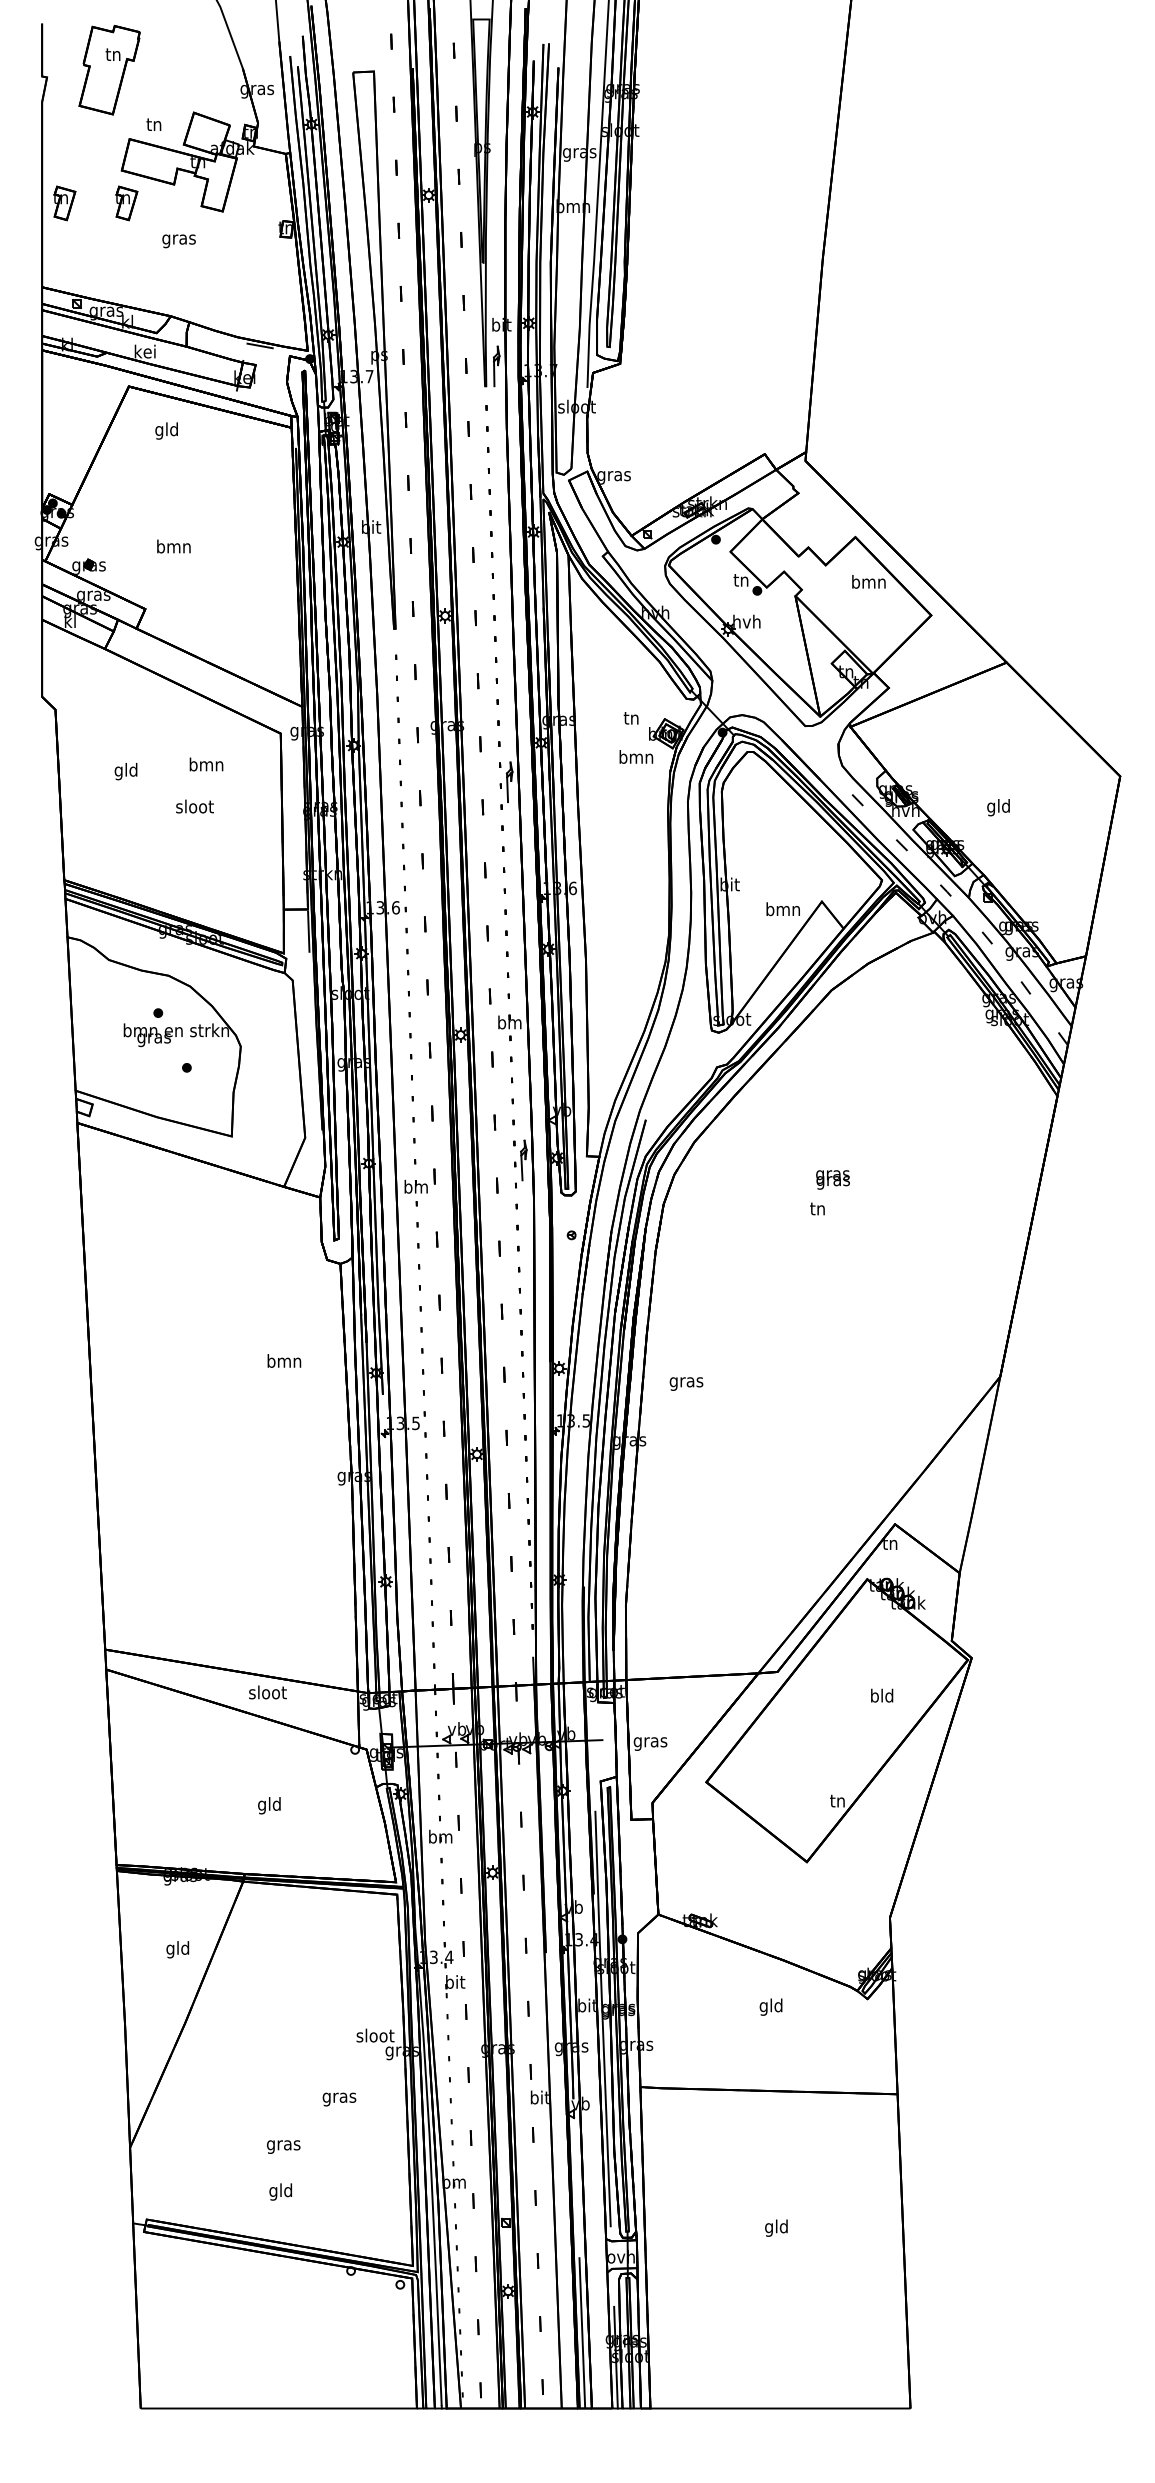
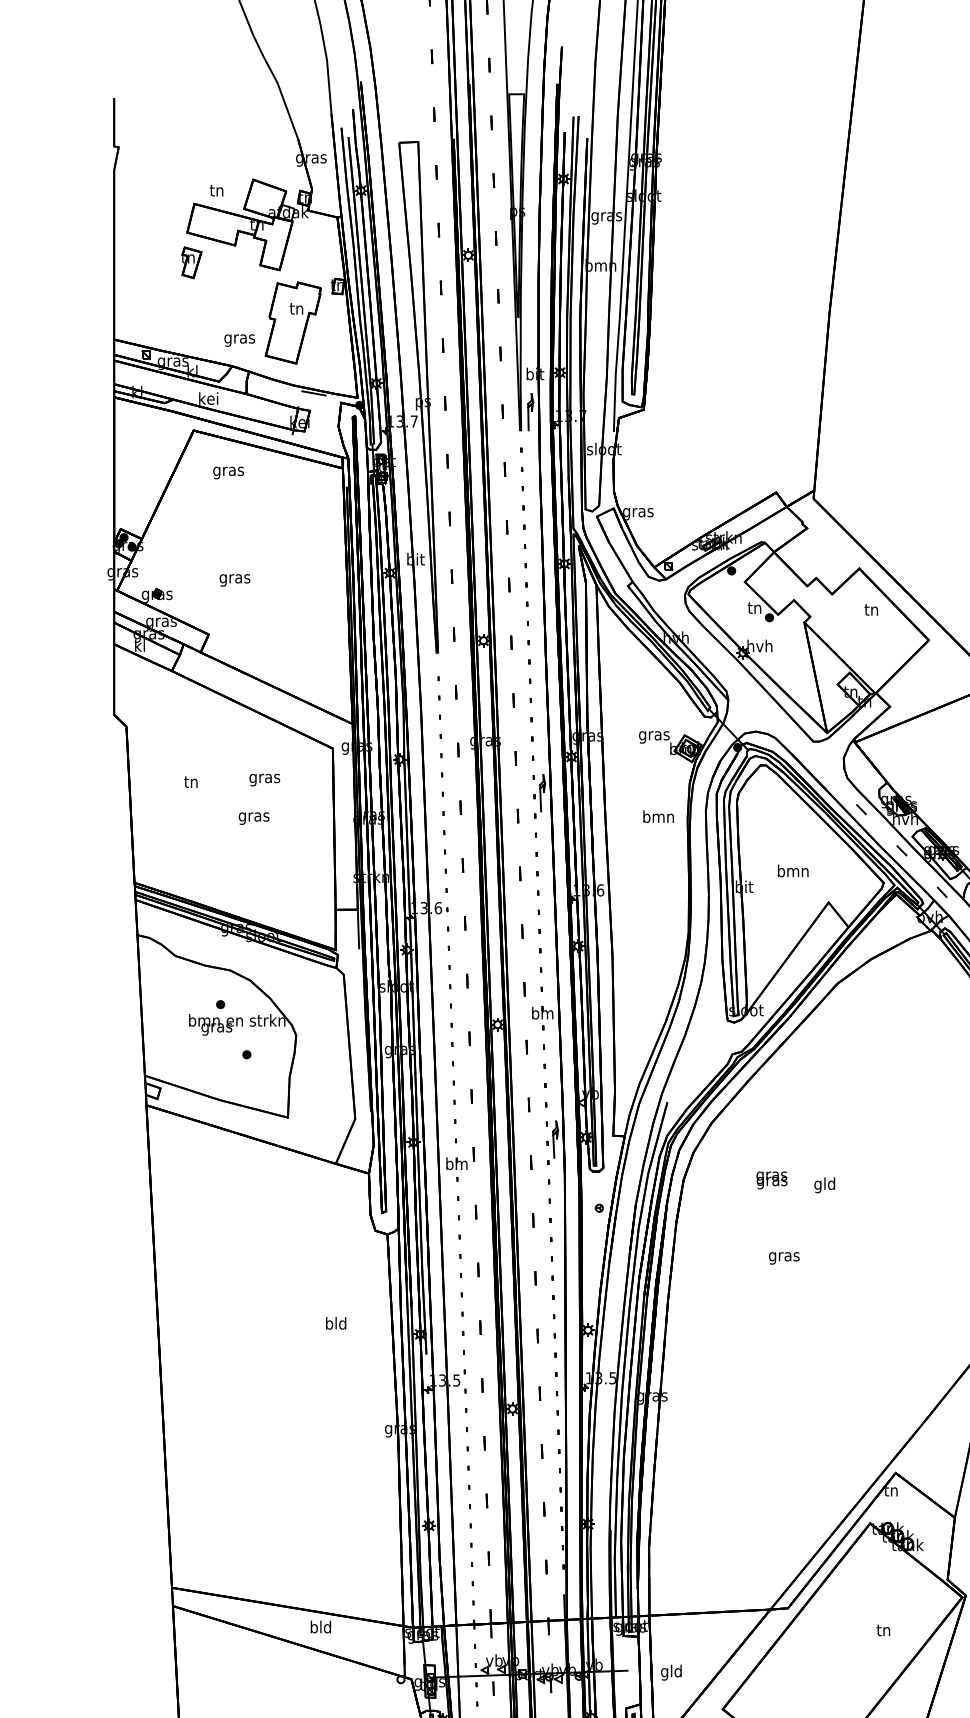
part: (109, 69) -> (293, 322), moved
part: (64, 203) -> (134, 262), removed
text: (178, 241) -> (239, 340), moved
text: (166, 430) -> (228, 470), gld -> gras
text: (173, 547) -> (234, 578), bmn -> gras
text: (868, 581) -> (871, 609), bmn -> tn
text: (631, 720) -> (654, 736), tn -> gras
text: (636, 756) -> (658, 816), moved
text: (206, 765) -> (264, 777), bmn -> gras
text: (125, 771) -> (190, 783), gld -> tn
text: (194, 807) -> (253, 816), sloot -> gras
text: (782, 909) -> (792, 871), moved
text: (832, 1179) -> (771, 1179), moved
text: (817, 1209) -> (824, 1184), tn -> gld
text: (284, 1360) -> (336, 1322), bmn -> bld
text: (686, 1383) -> (784, 1257), moved
text: (267, 1692) -> (320, 1627), sloot -> bld
text: (882, 1695) -> (884, 1629), bld -> tn
text: (650, 1741) -> (671, 1671), gras -> gld

